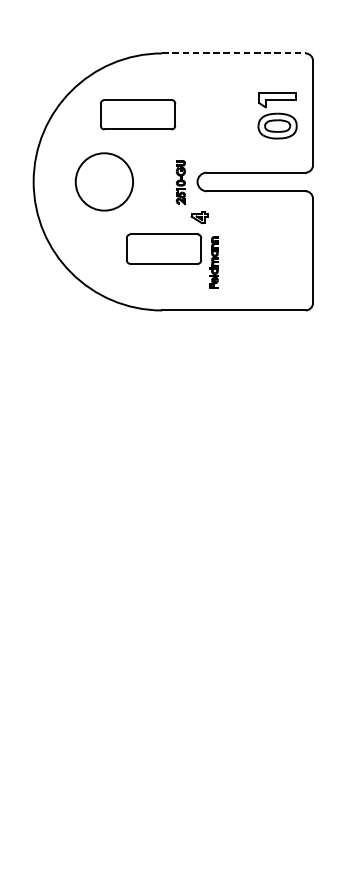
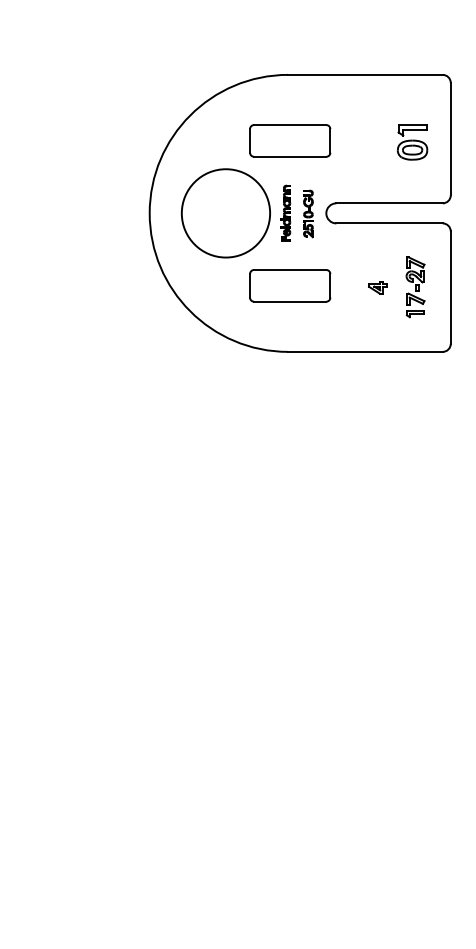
line: (233, 53) -> (365, 74), dashed -> solid
part: (138, 114) -> (290, 140), moved
part: (277, 116) -> (412, 142), size x0.71
circle: (103, 182) -> (225, 213), size x1.43
part: (199, 217) -> (377, 287), moved
part: (280, 250) -> (415, 287), added
part: (213, 261) -> (285, 212), moved

